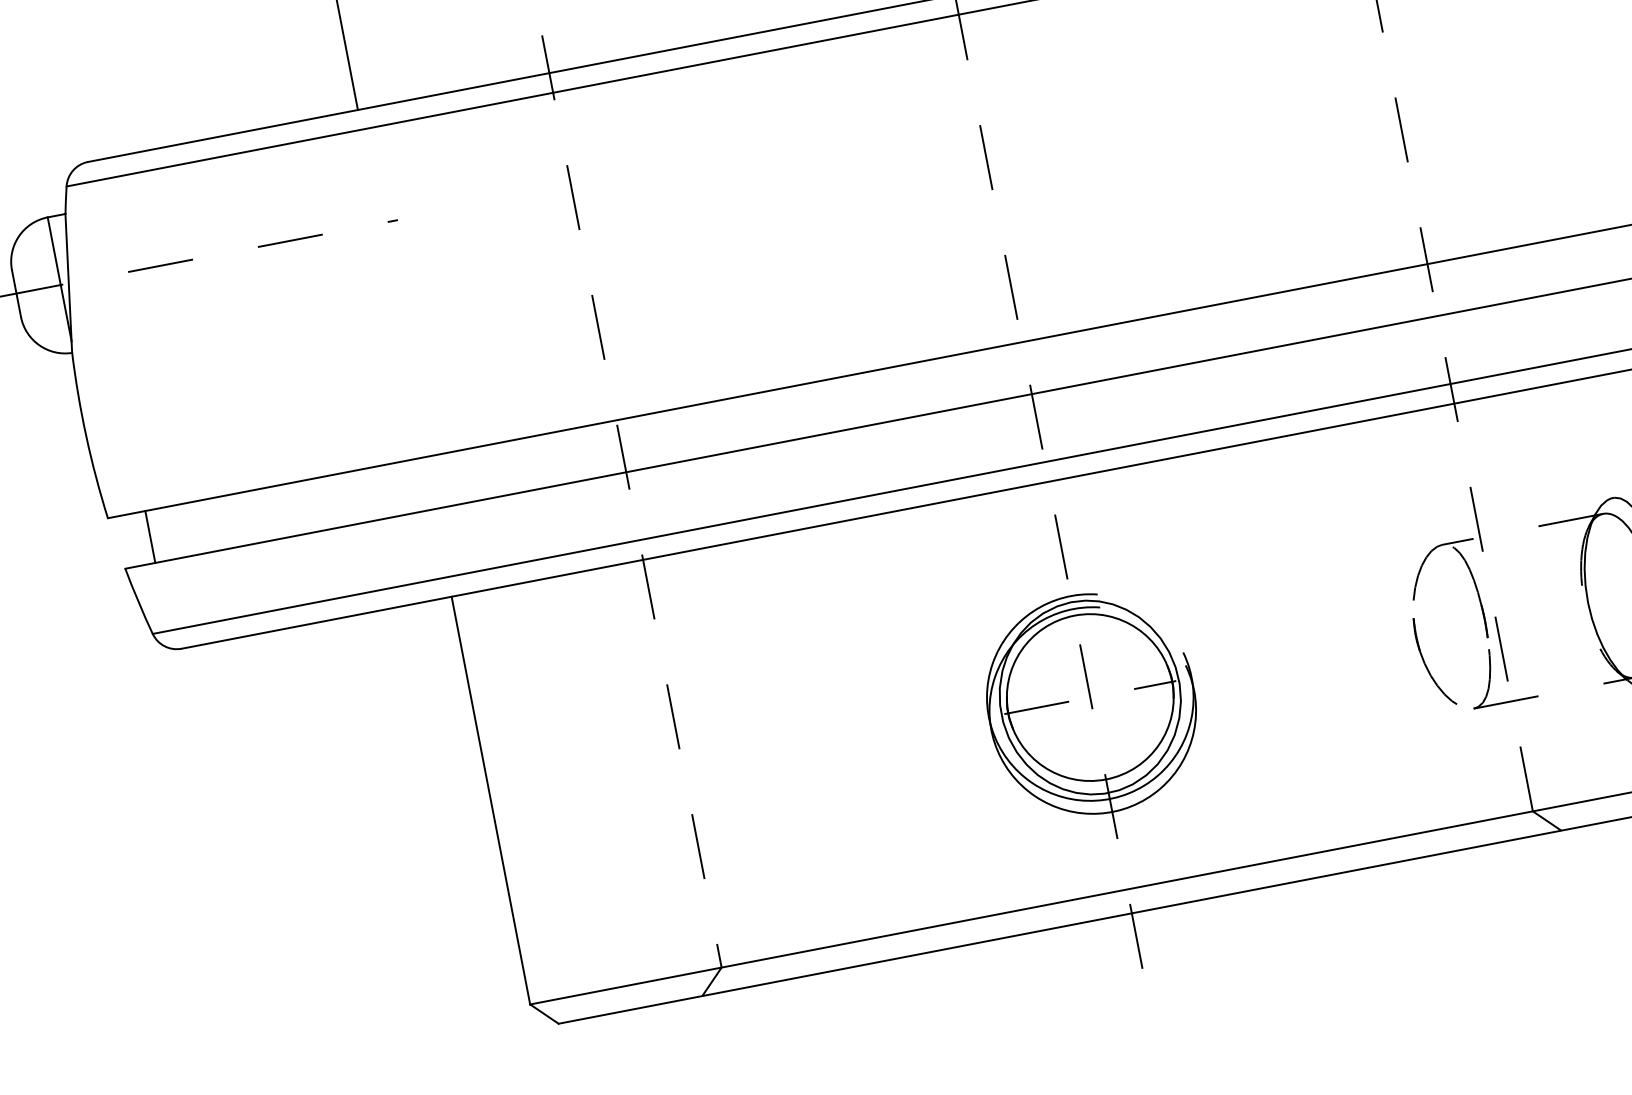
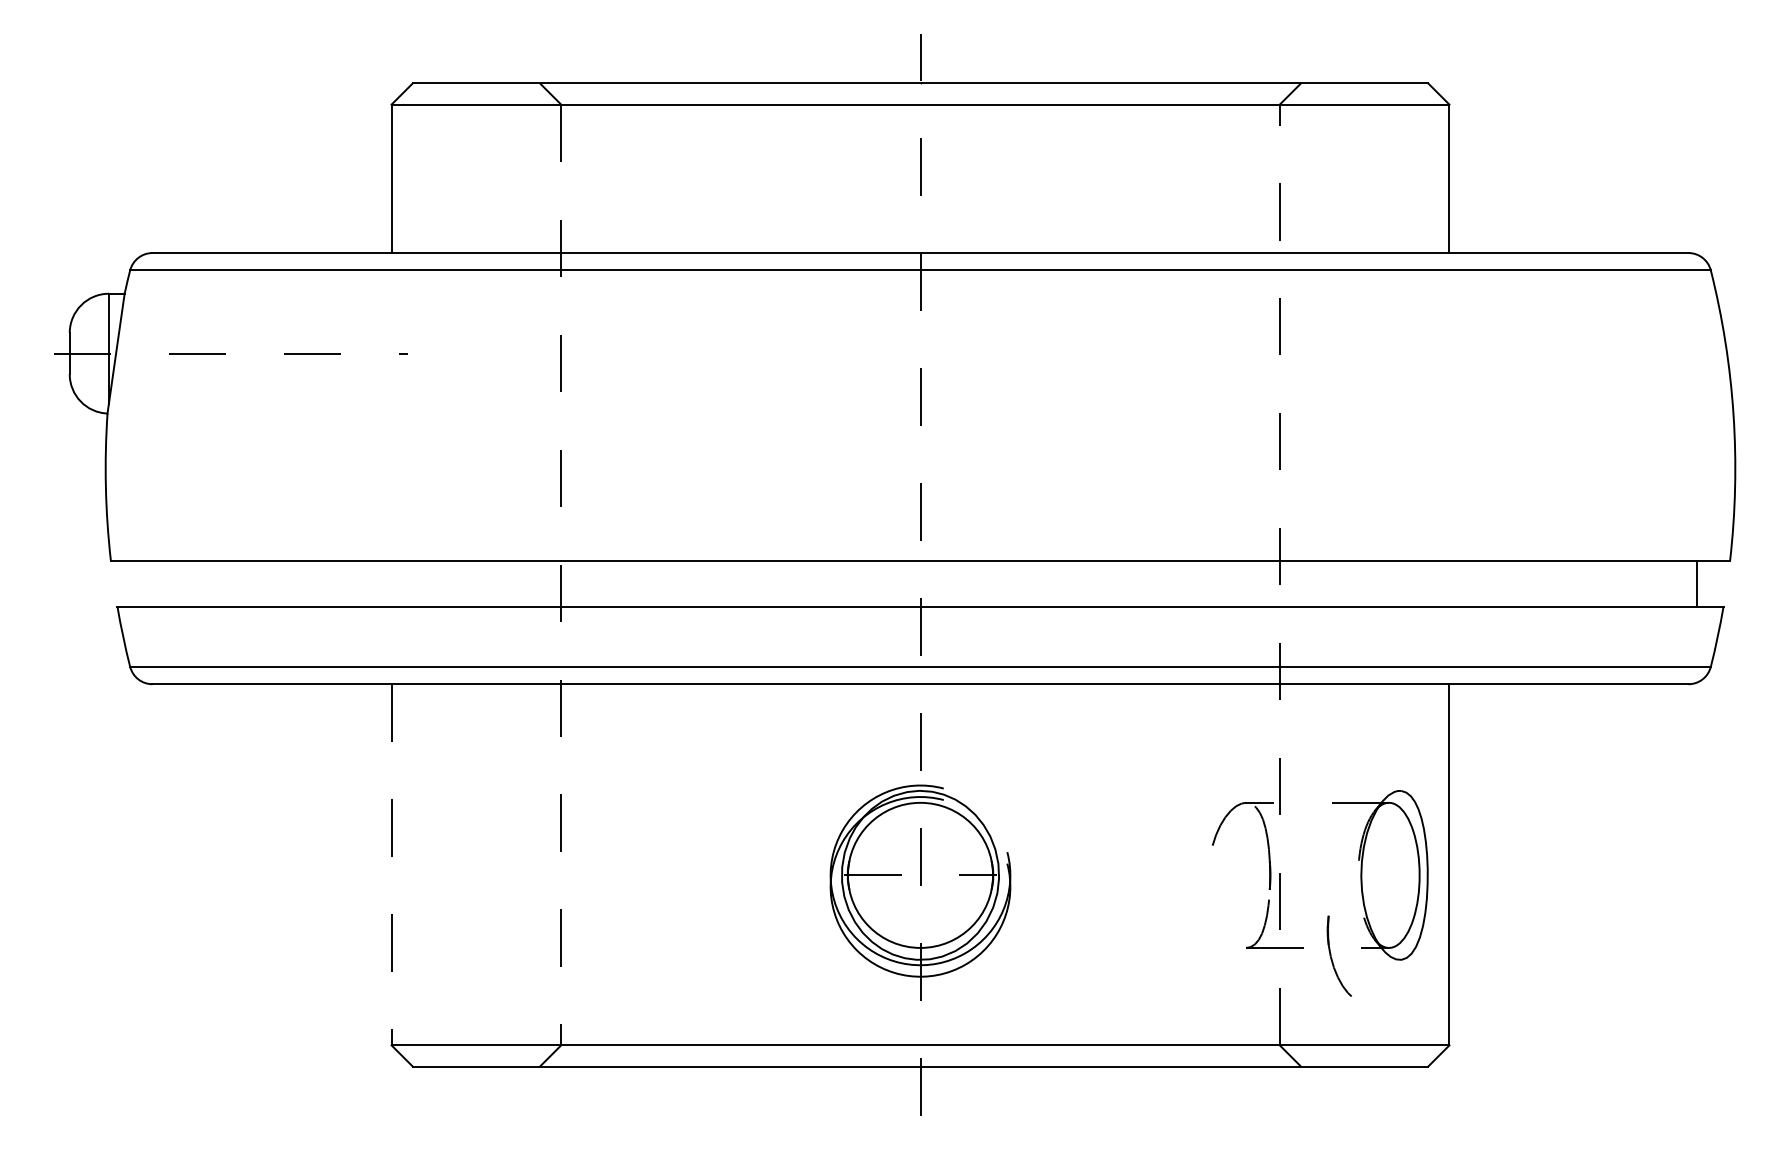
line: (150, 536) -> (144, 583), removed
part: (1427, 665) -> (1332, 958), moved
line: (490, 800) -> (391, 864), solid -> dashed

